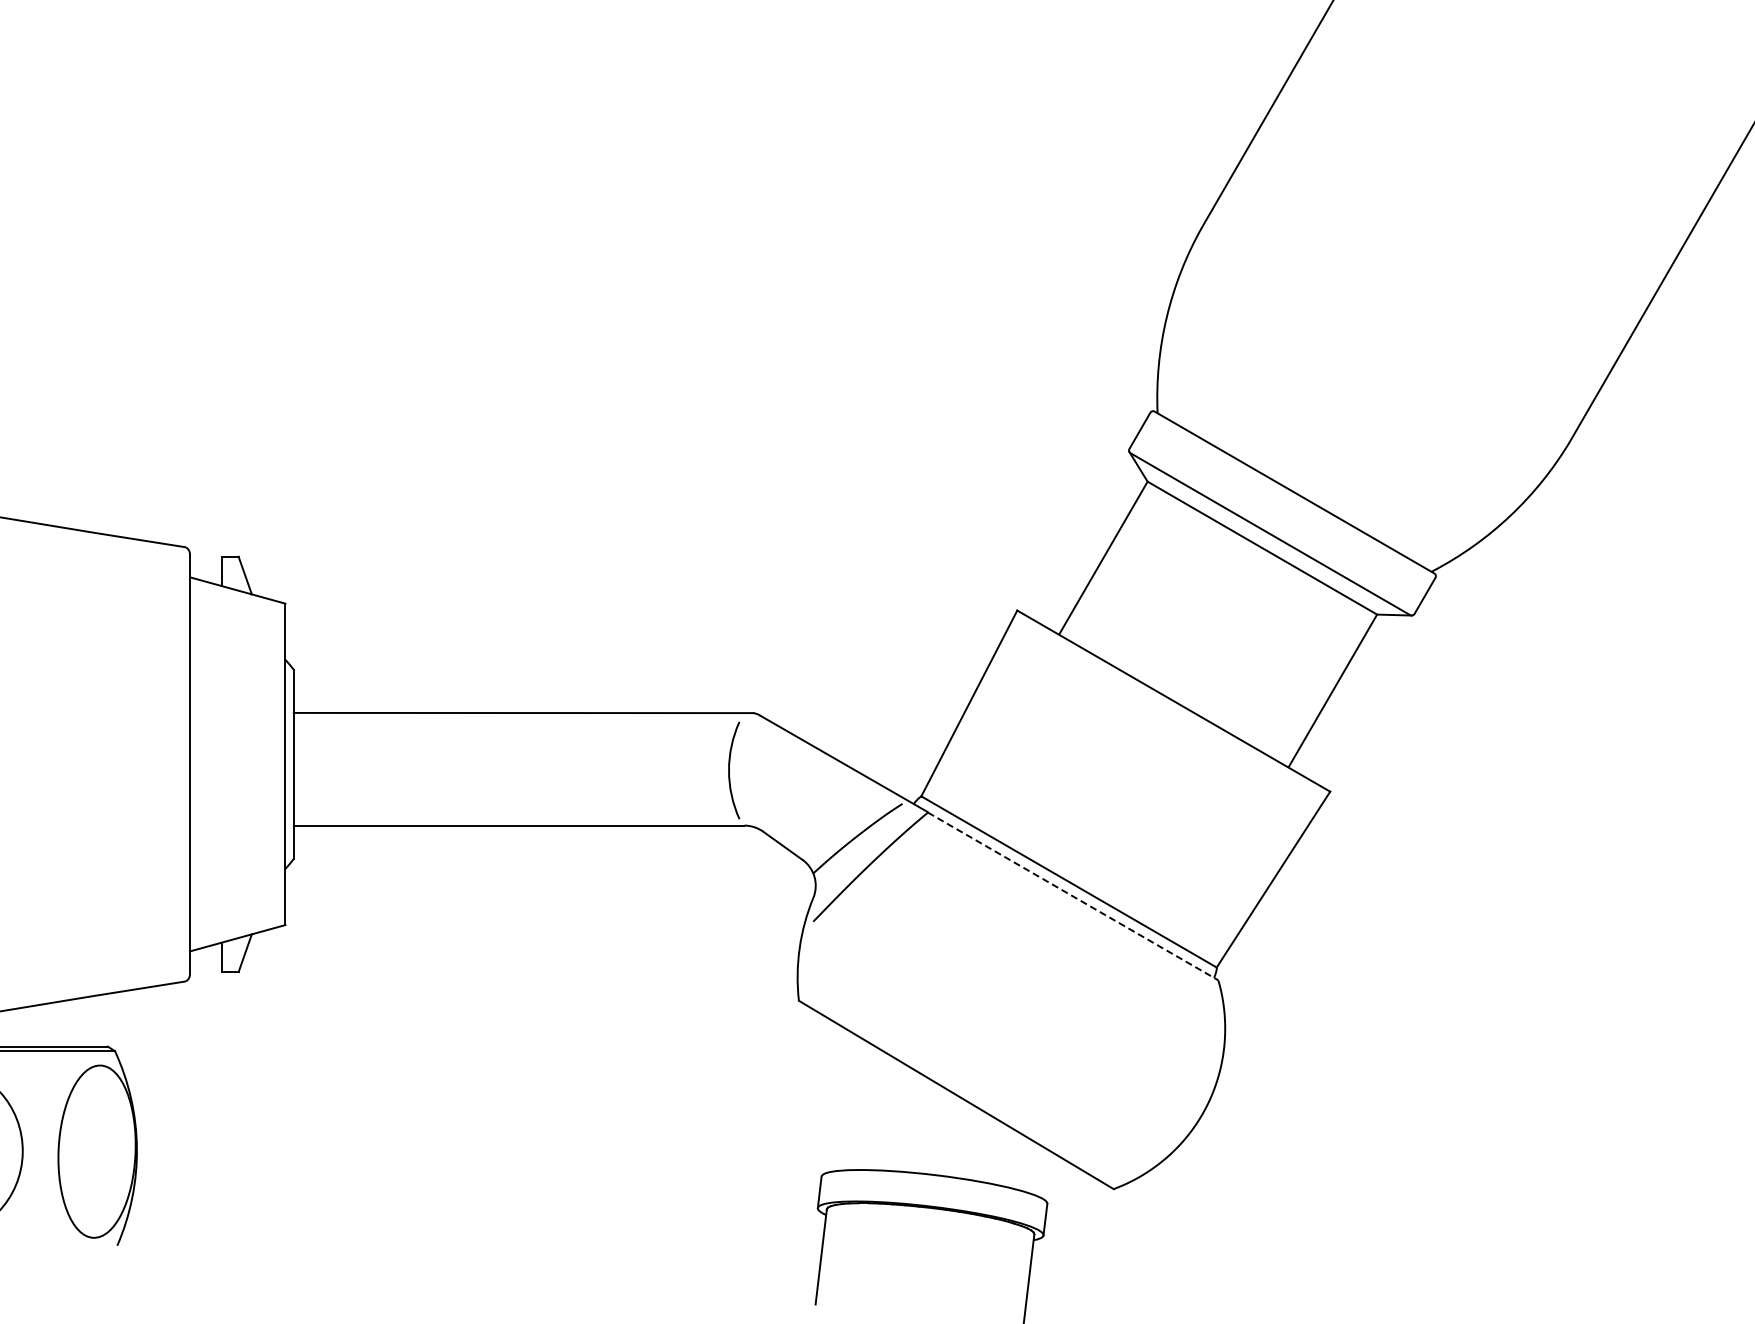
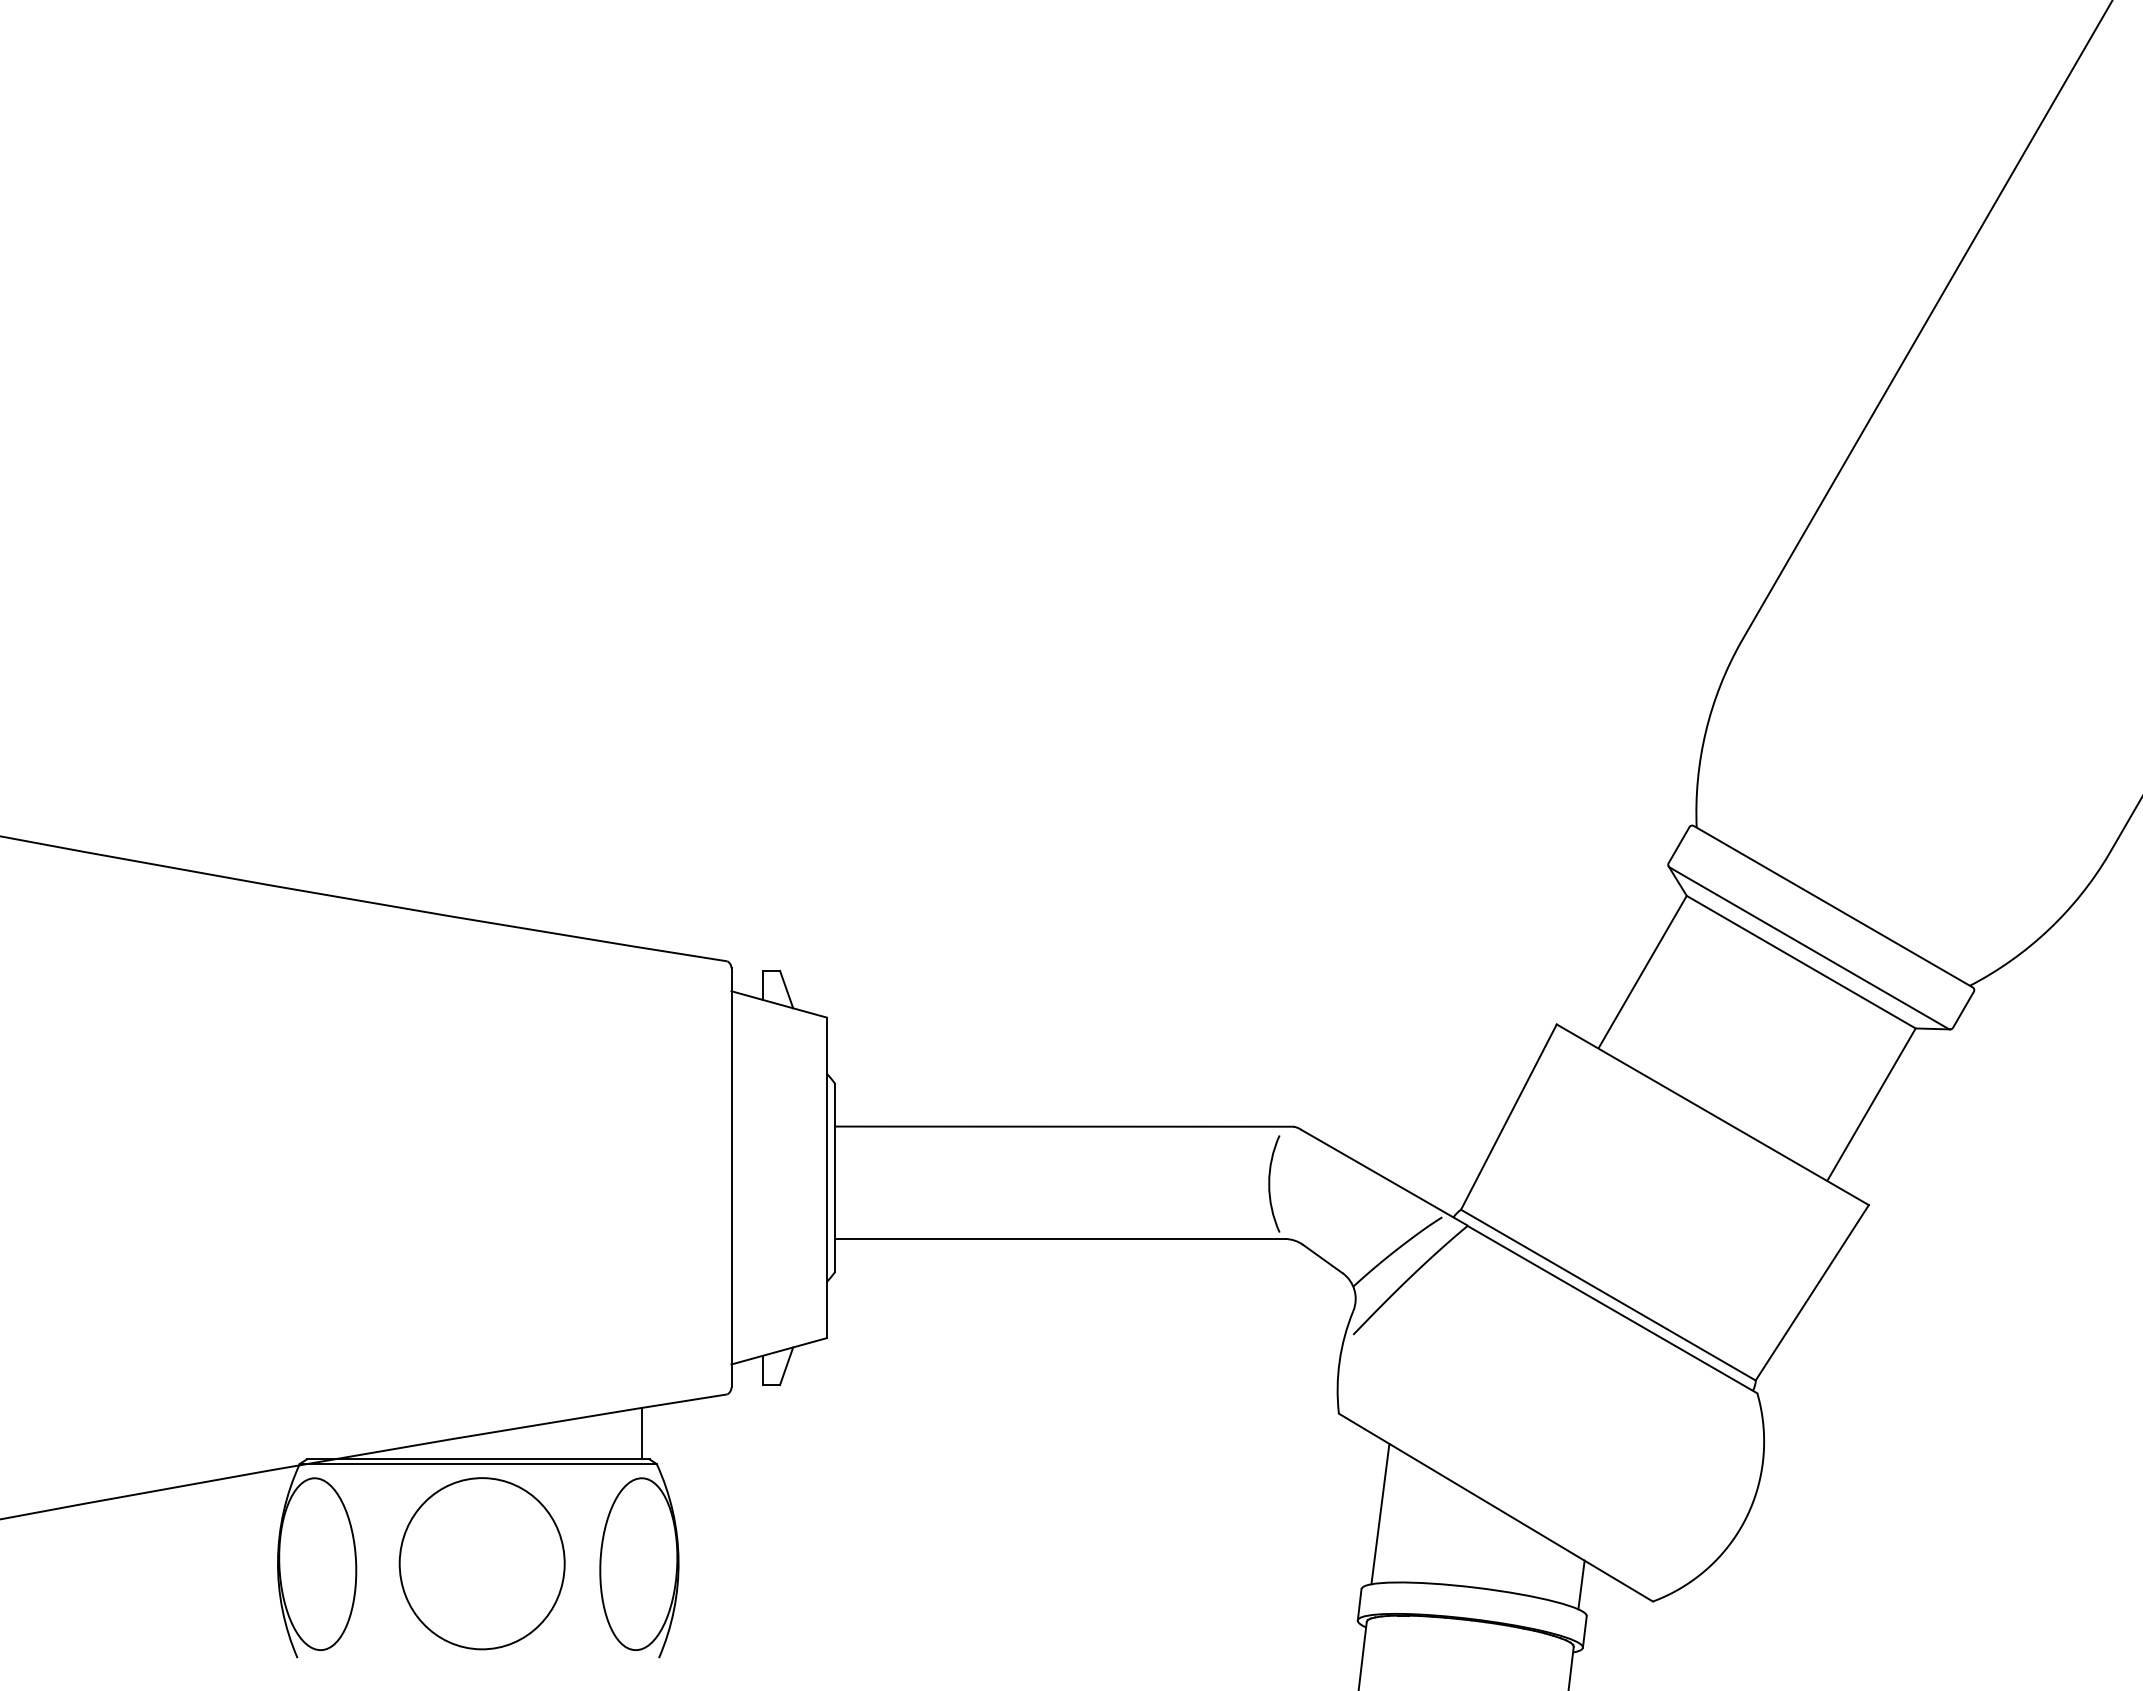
line: (1073, 896) -> (1612, 1309), dashed -> solid
line: (99, 1020) -> (641, 1433), added
line: (840, 1100) -> (1380, 1513), added
line: (1042, 1172) -> (1581, 1584), added

